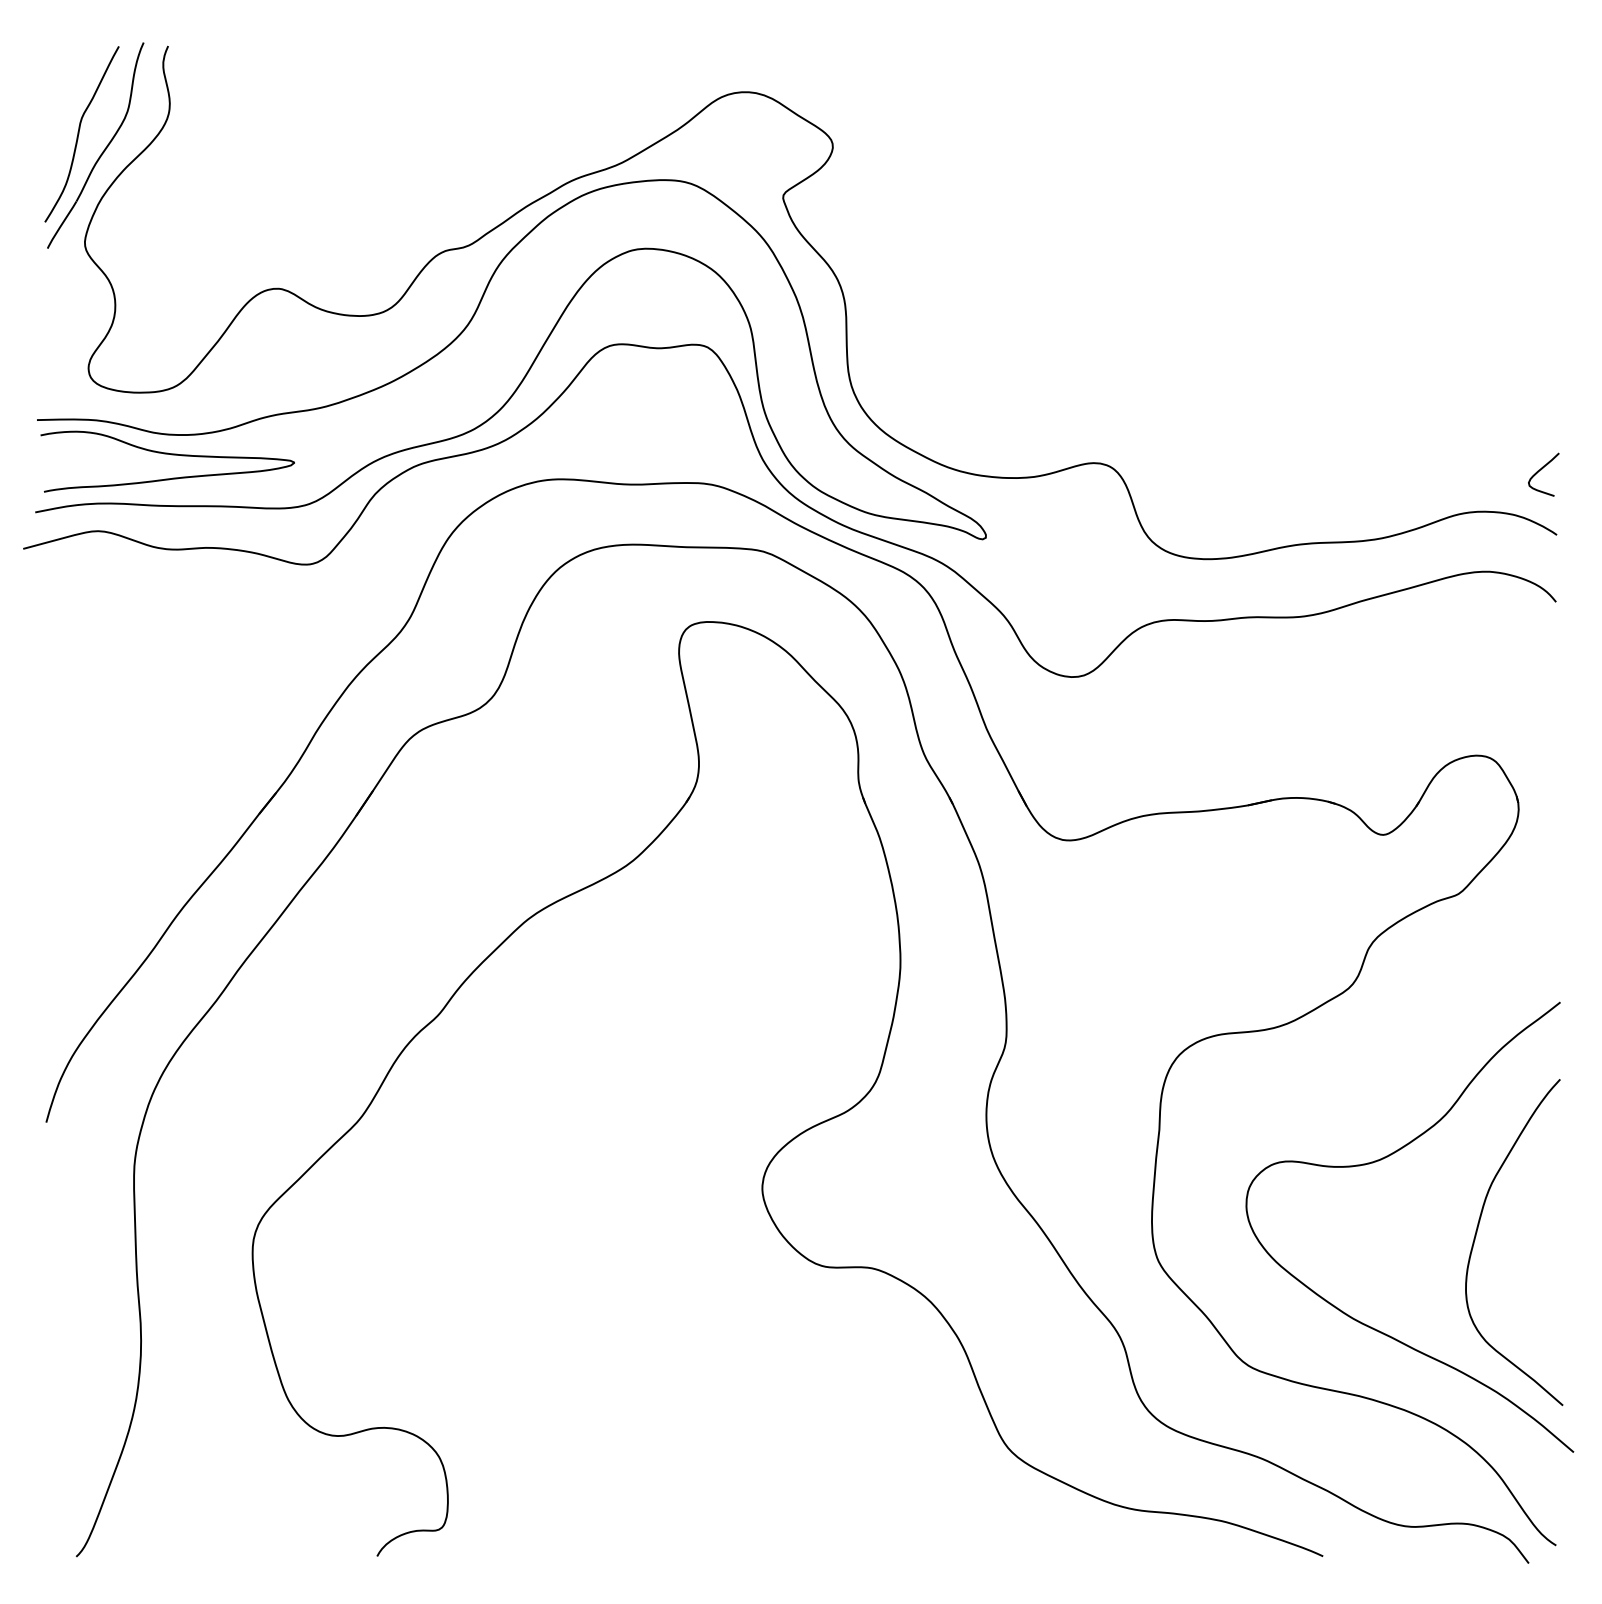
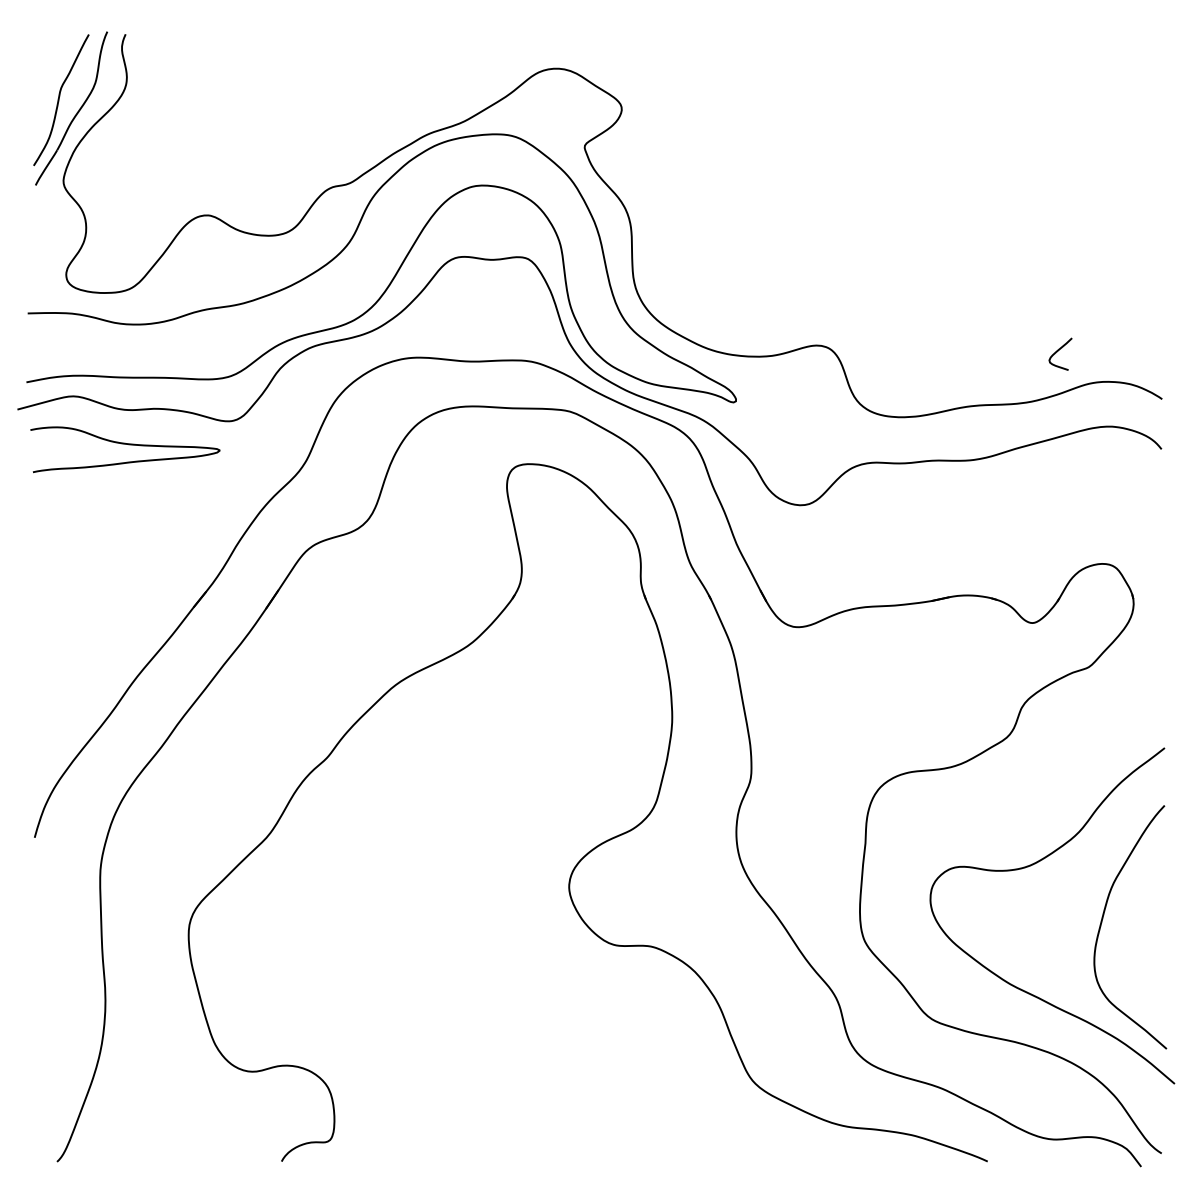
curve: (167, 454) -> (125, 444), moved
curve: (1541, 470) -> (1058, 351), moved

